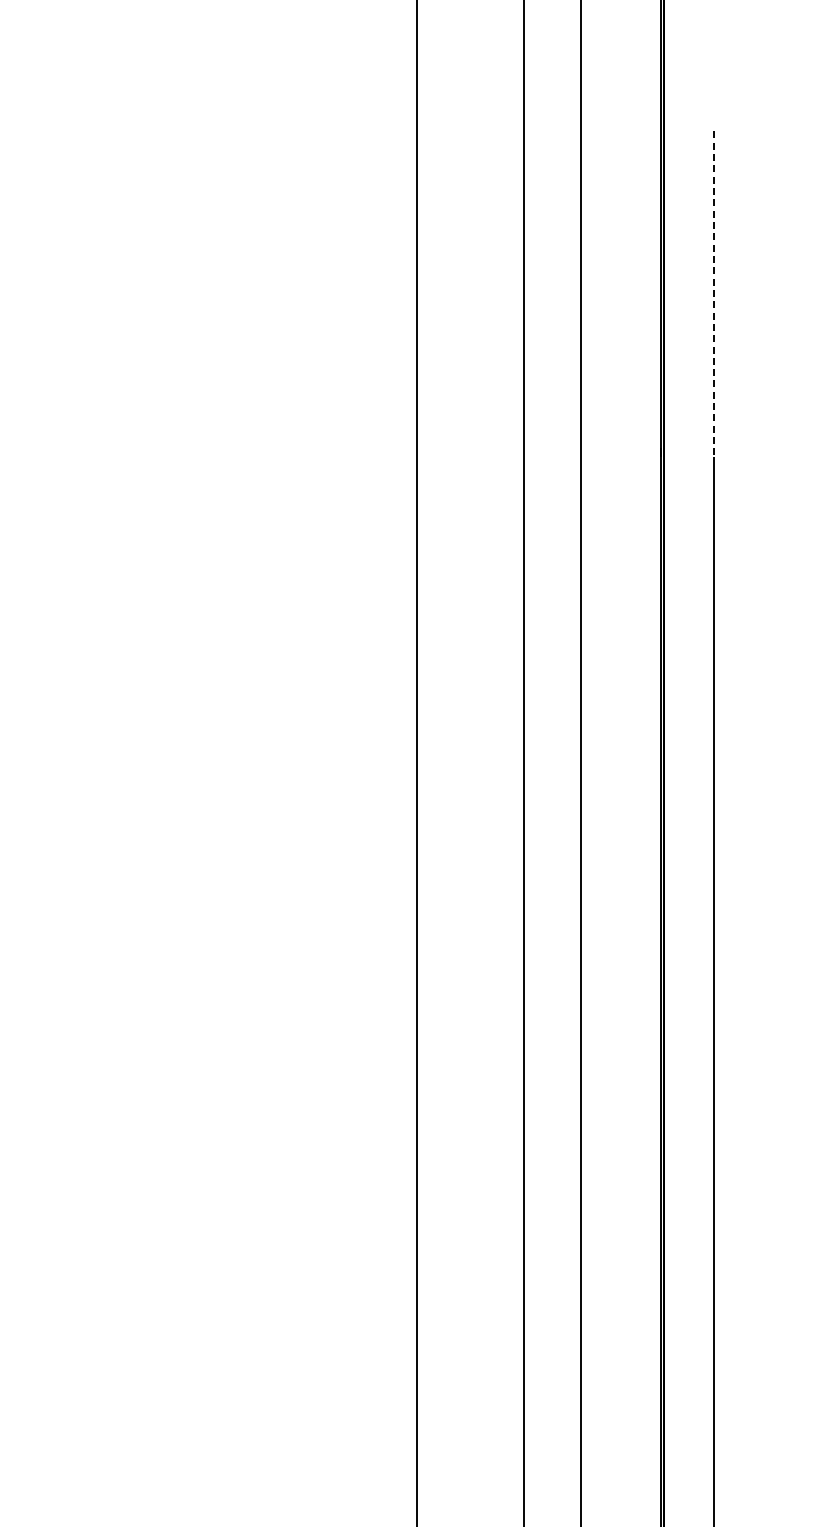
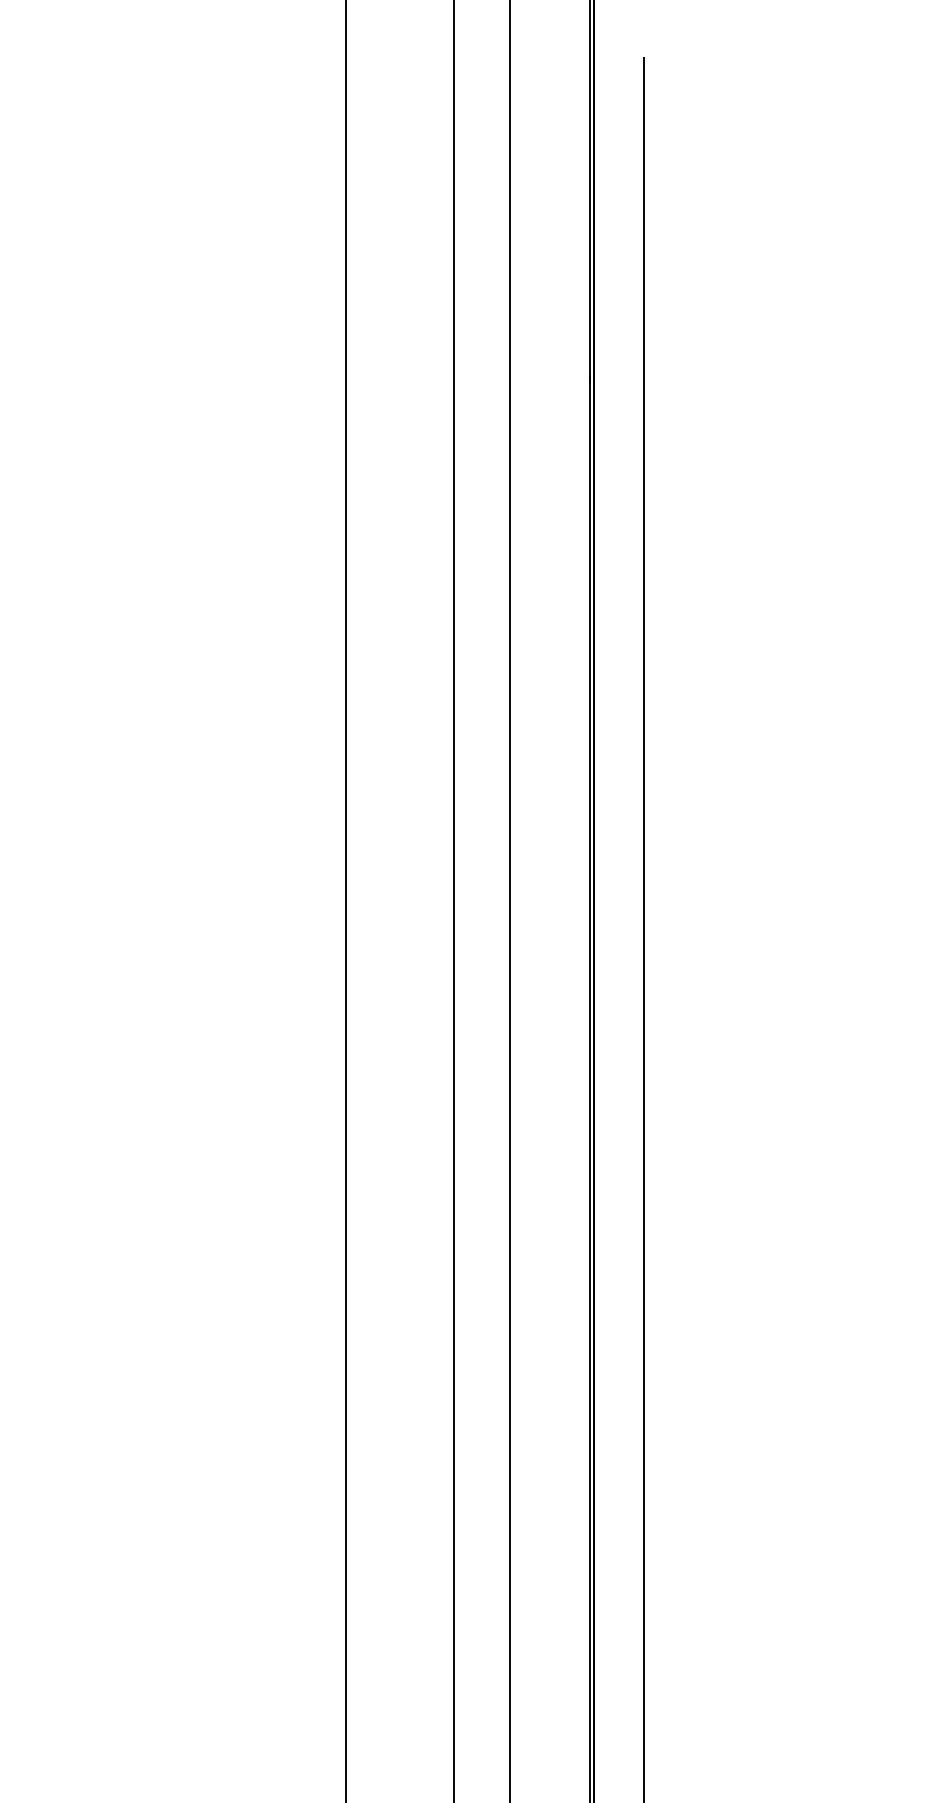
line: (714, 295) -> (643, 221), dashed -> solid

